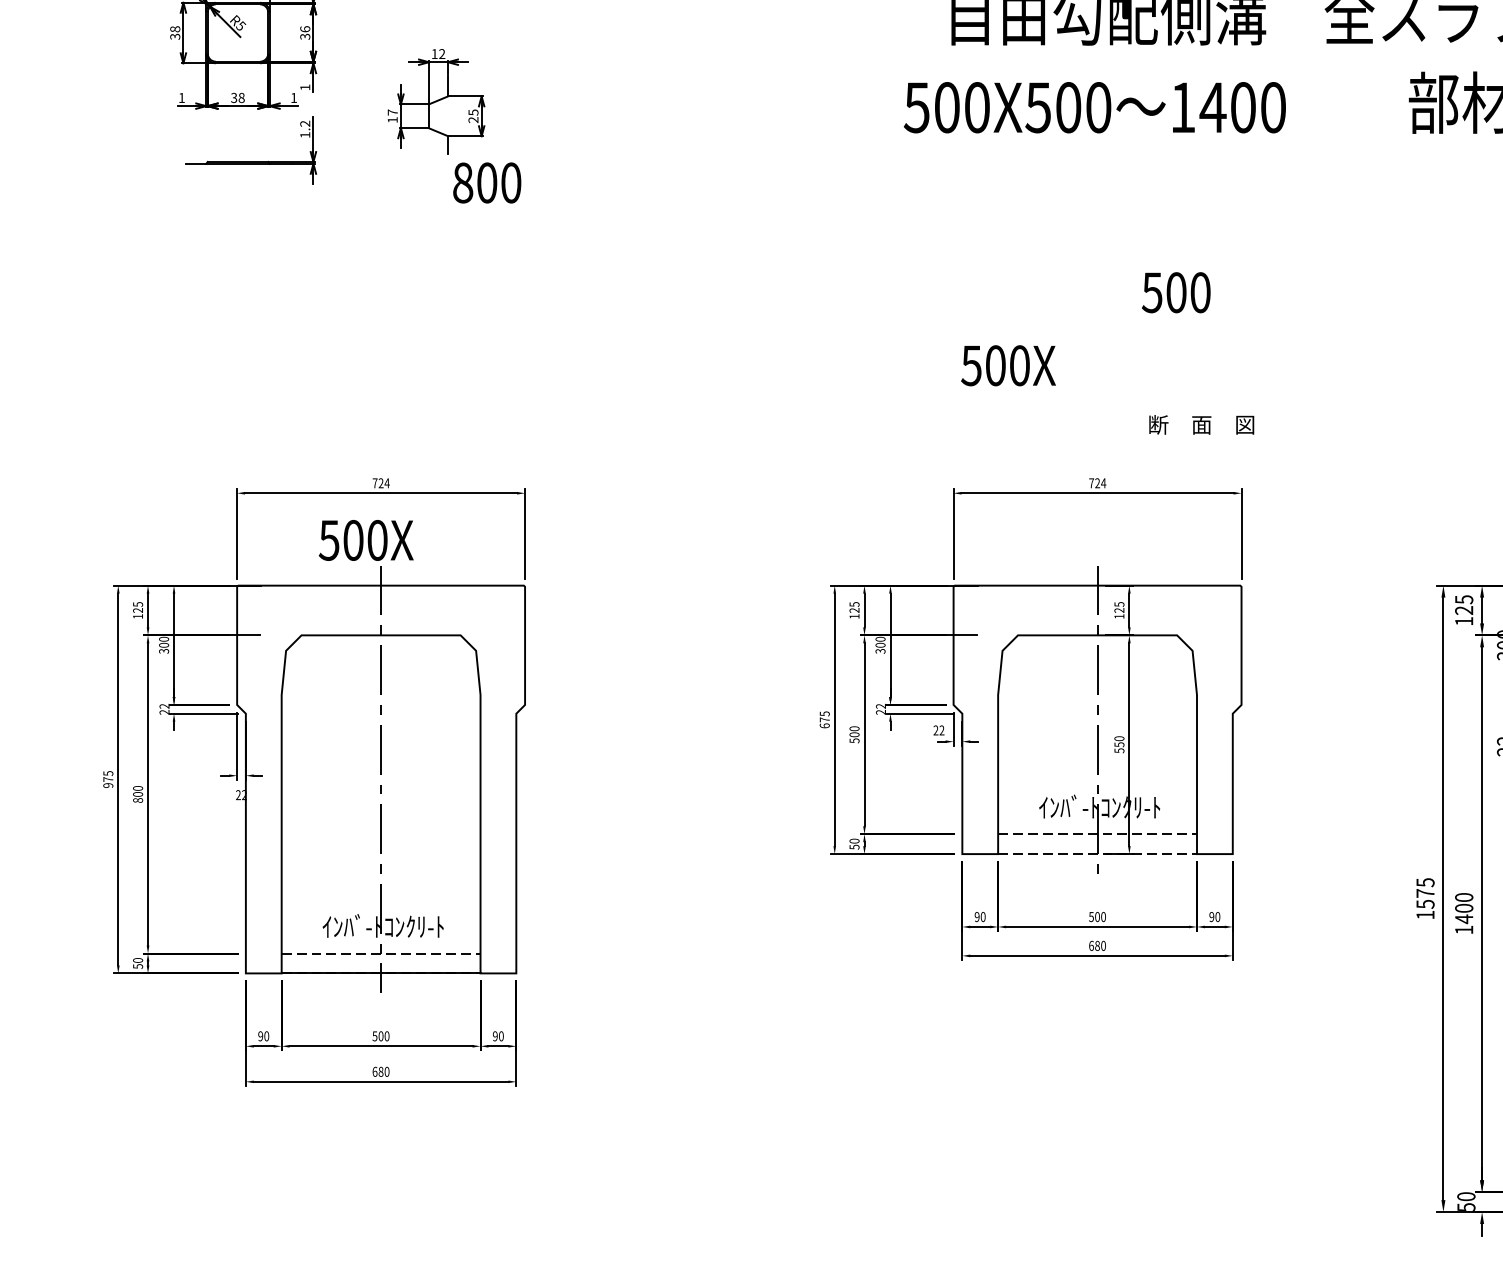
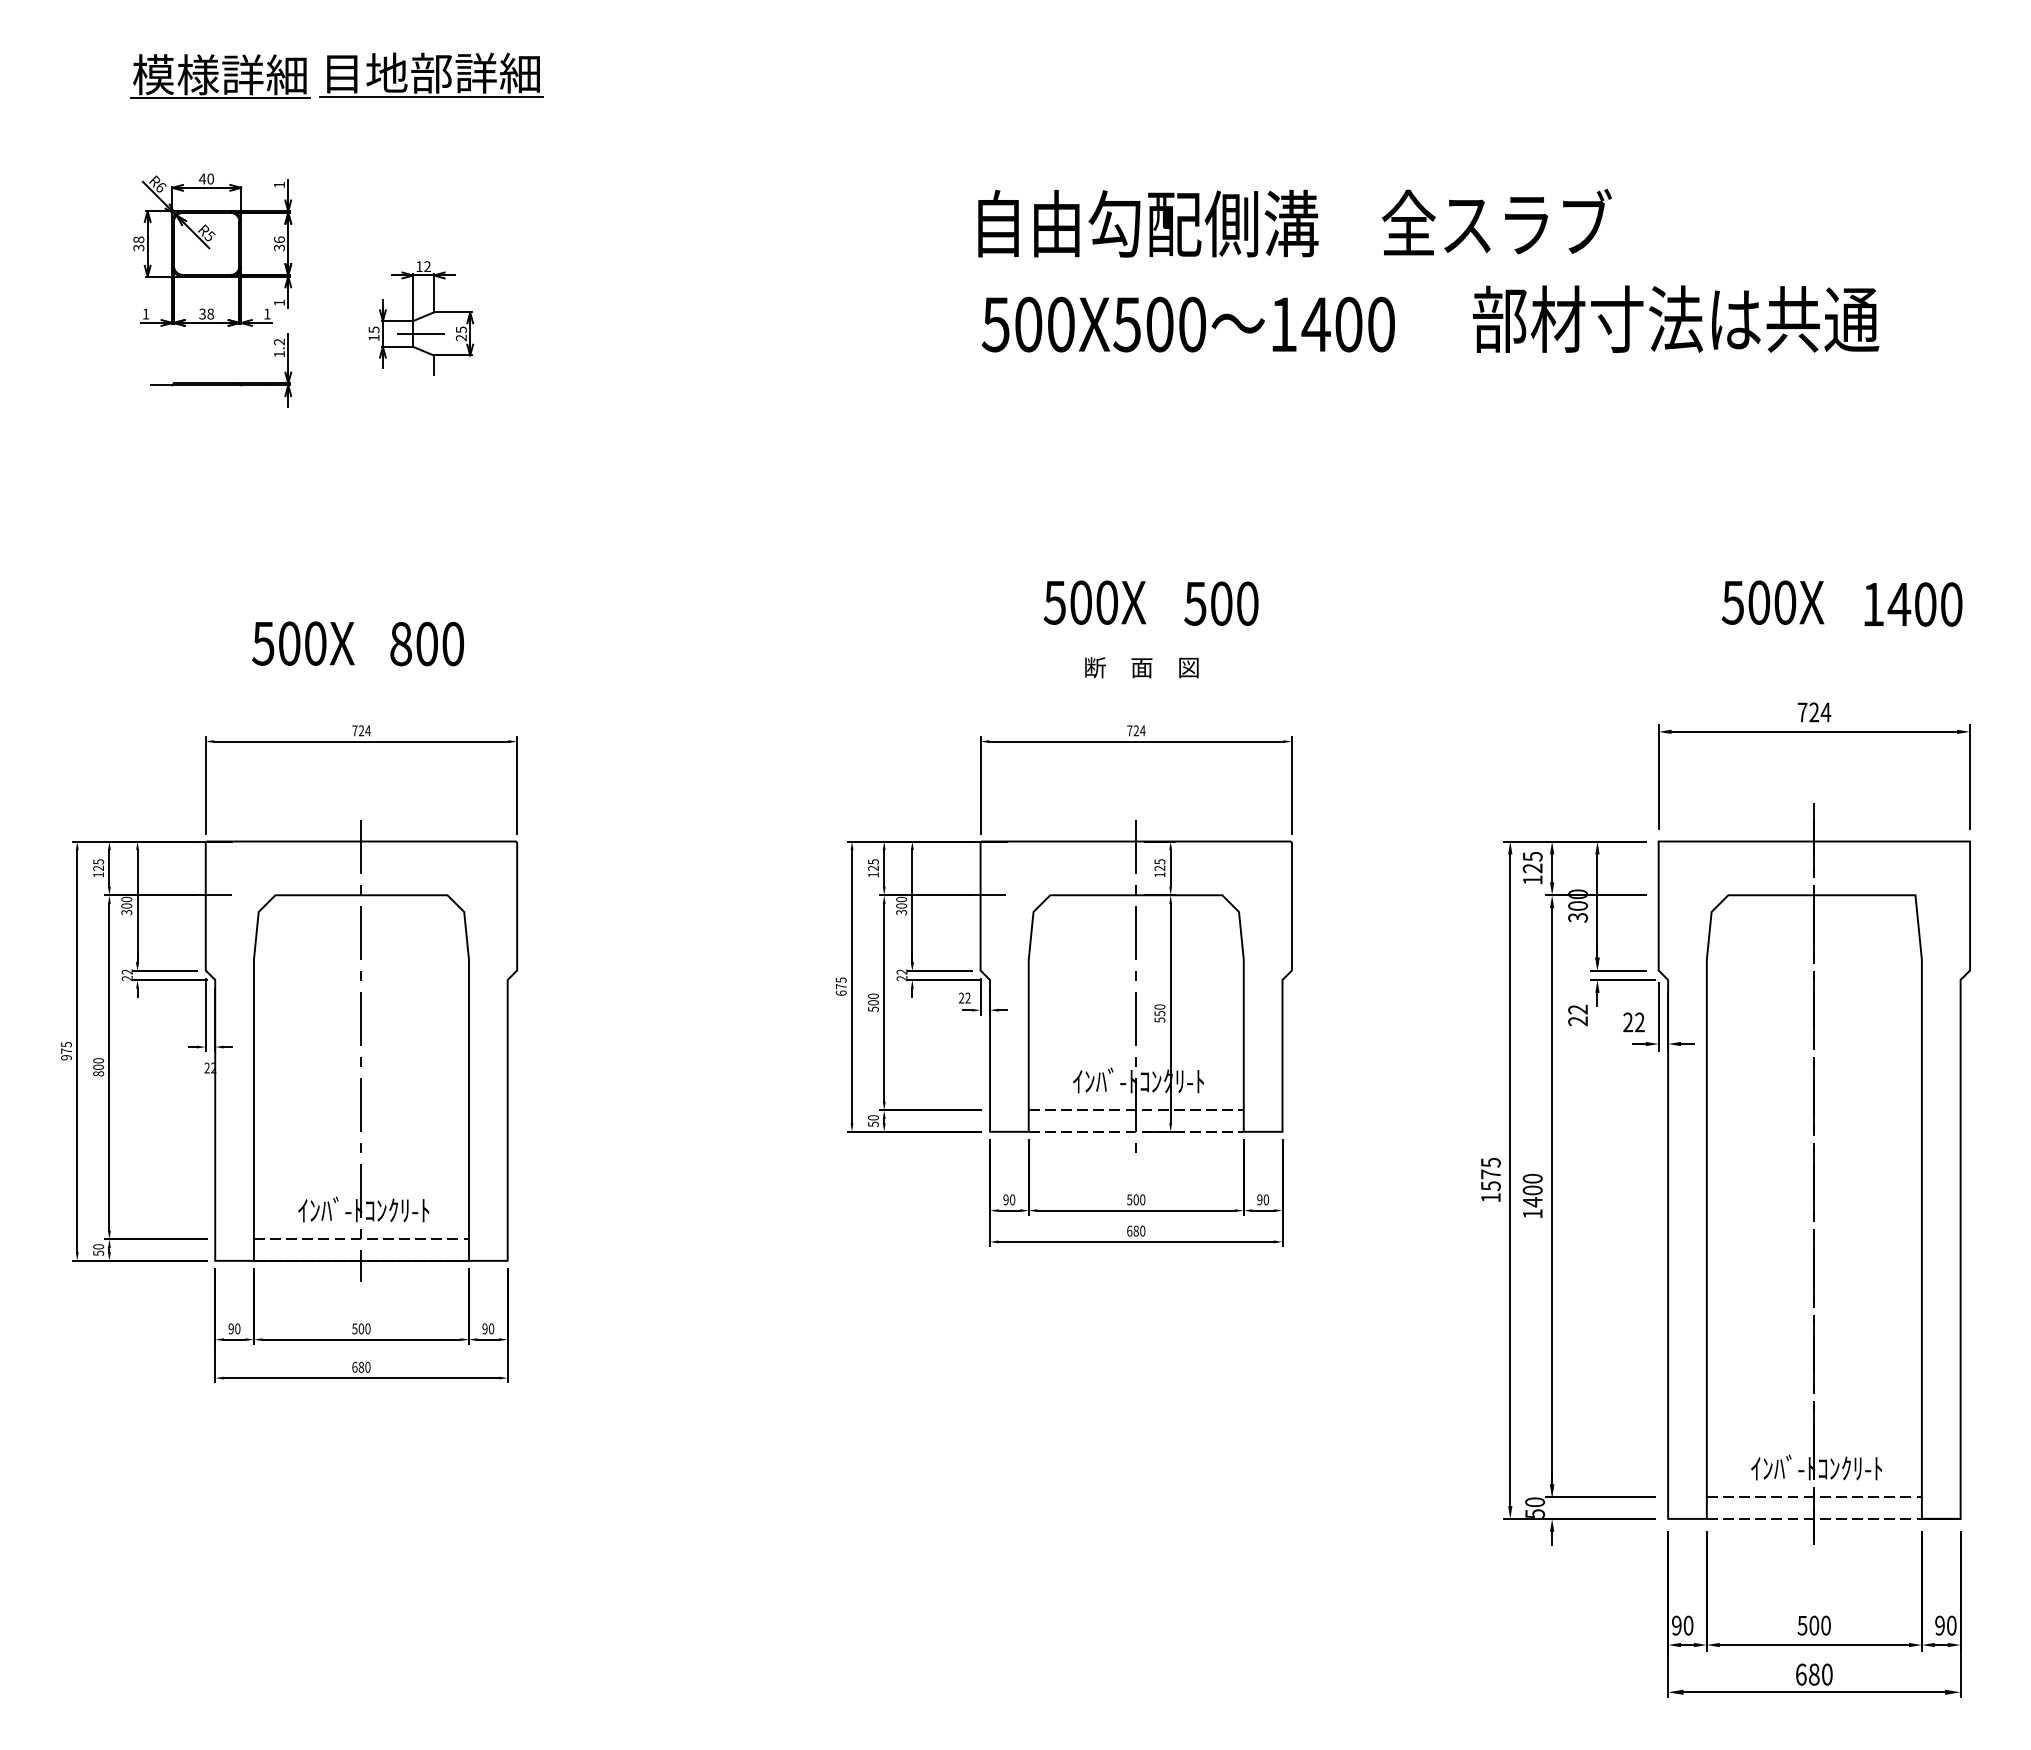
text: (1094, 107) -> (1187, 324), moved
text: (392, 112) -> (373, 329), 17 -> 15
line: (435, 115) -> (420, 333), added
text: (486, 182) -> (426, 643), moved
text: (1176, 292) -> (1221, 603), moved
text: (1008, 365) -> (1094, 602), moved
text: (1201, 424) -> (1141, 667), moved
text: (366, 540) -> (303, 643), moved

